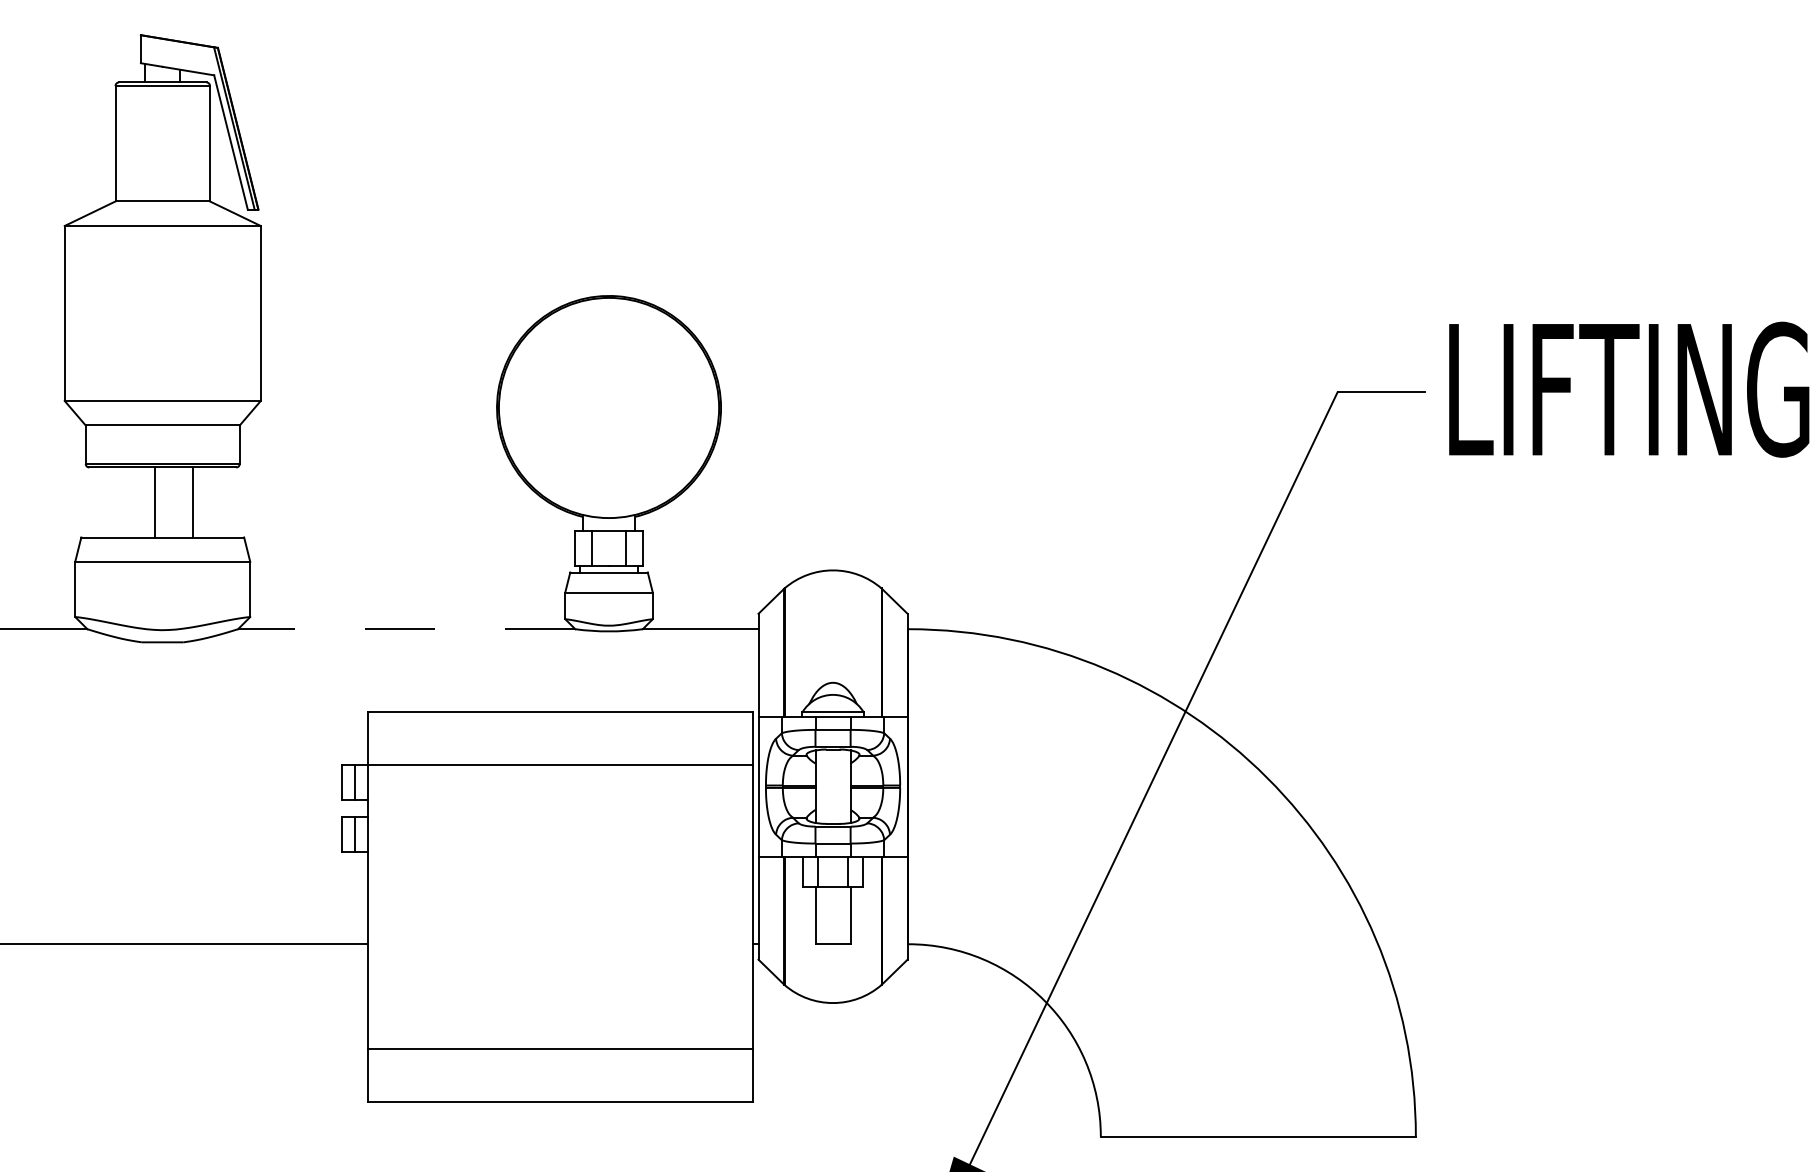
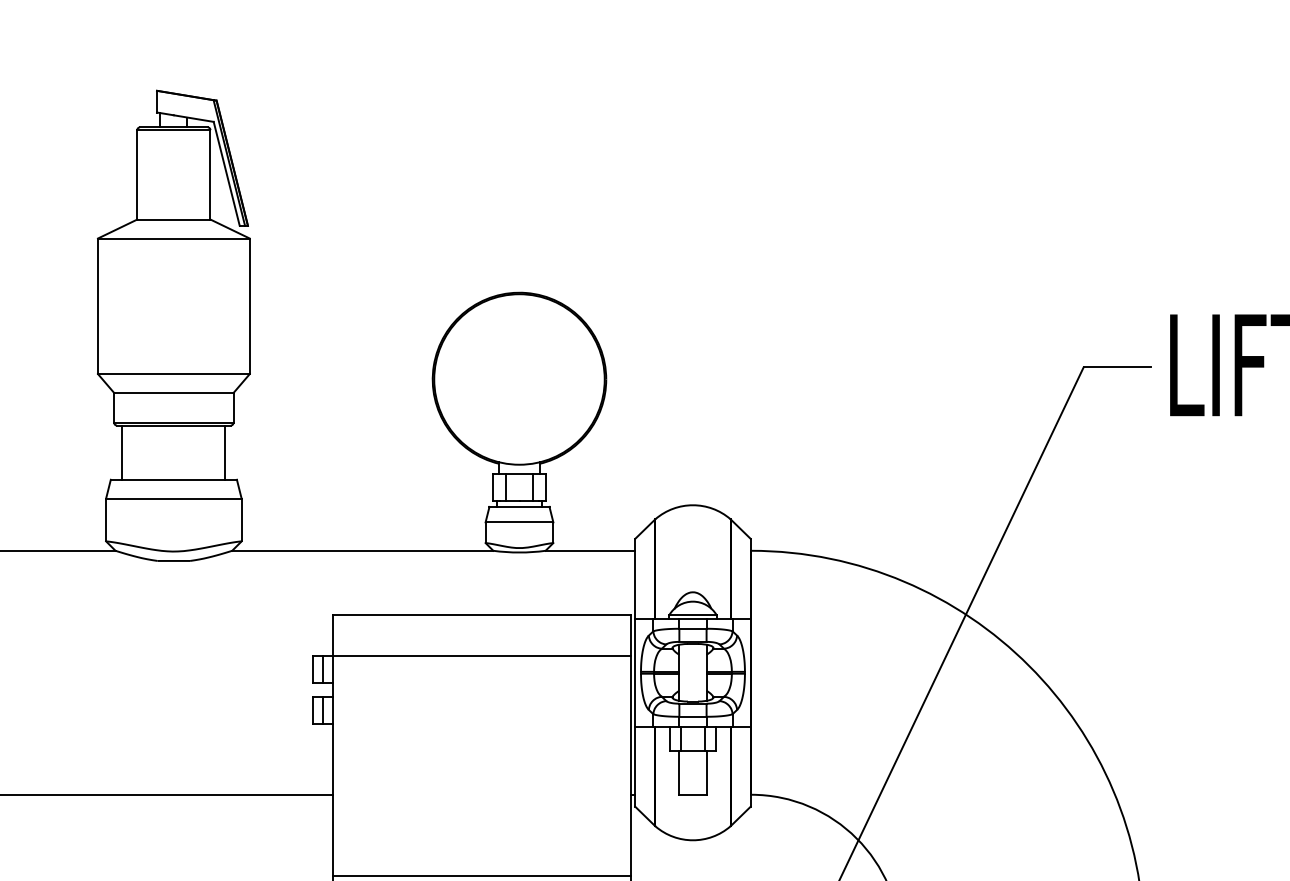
line: (155, 502) -> (122, 452), moved
line: (193, 502) -> (225, 452), moved
line: (406, 629) -> (362, 551), dashed -> solid

